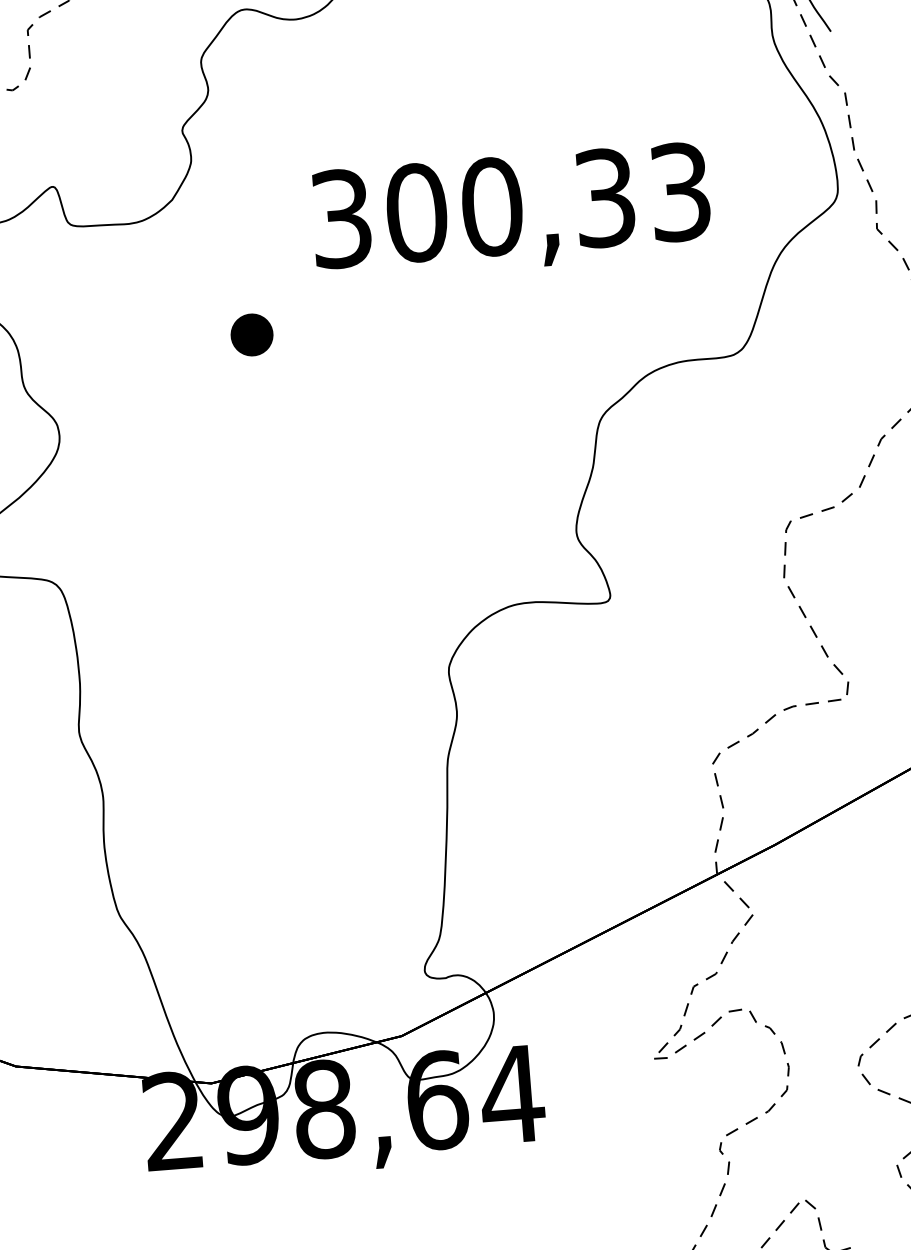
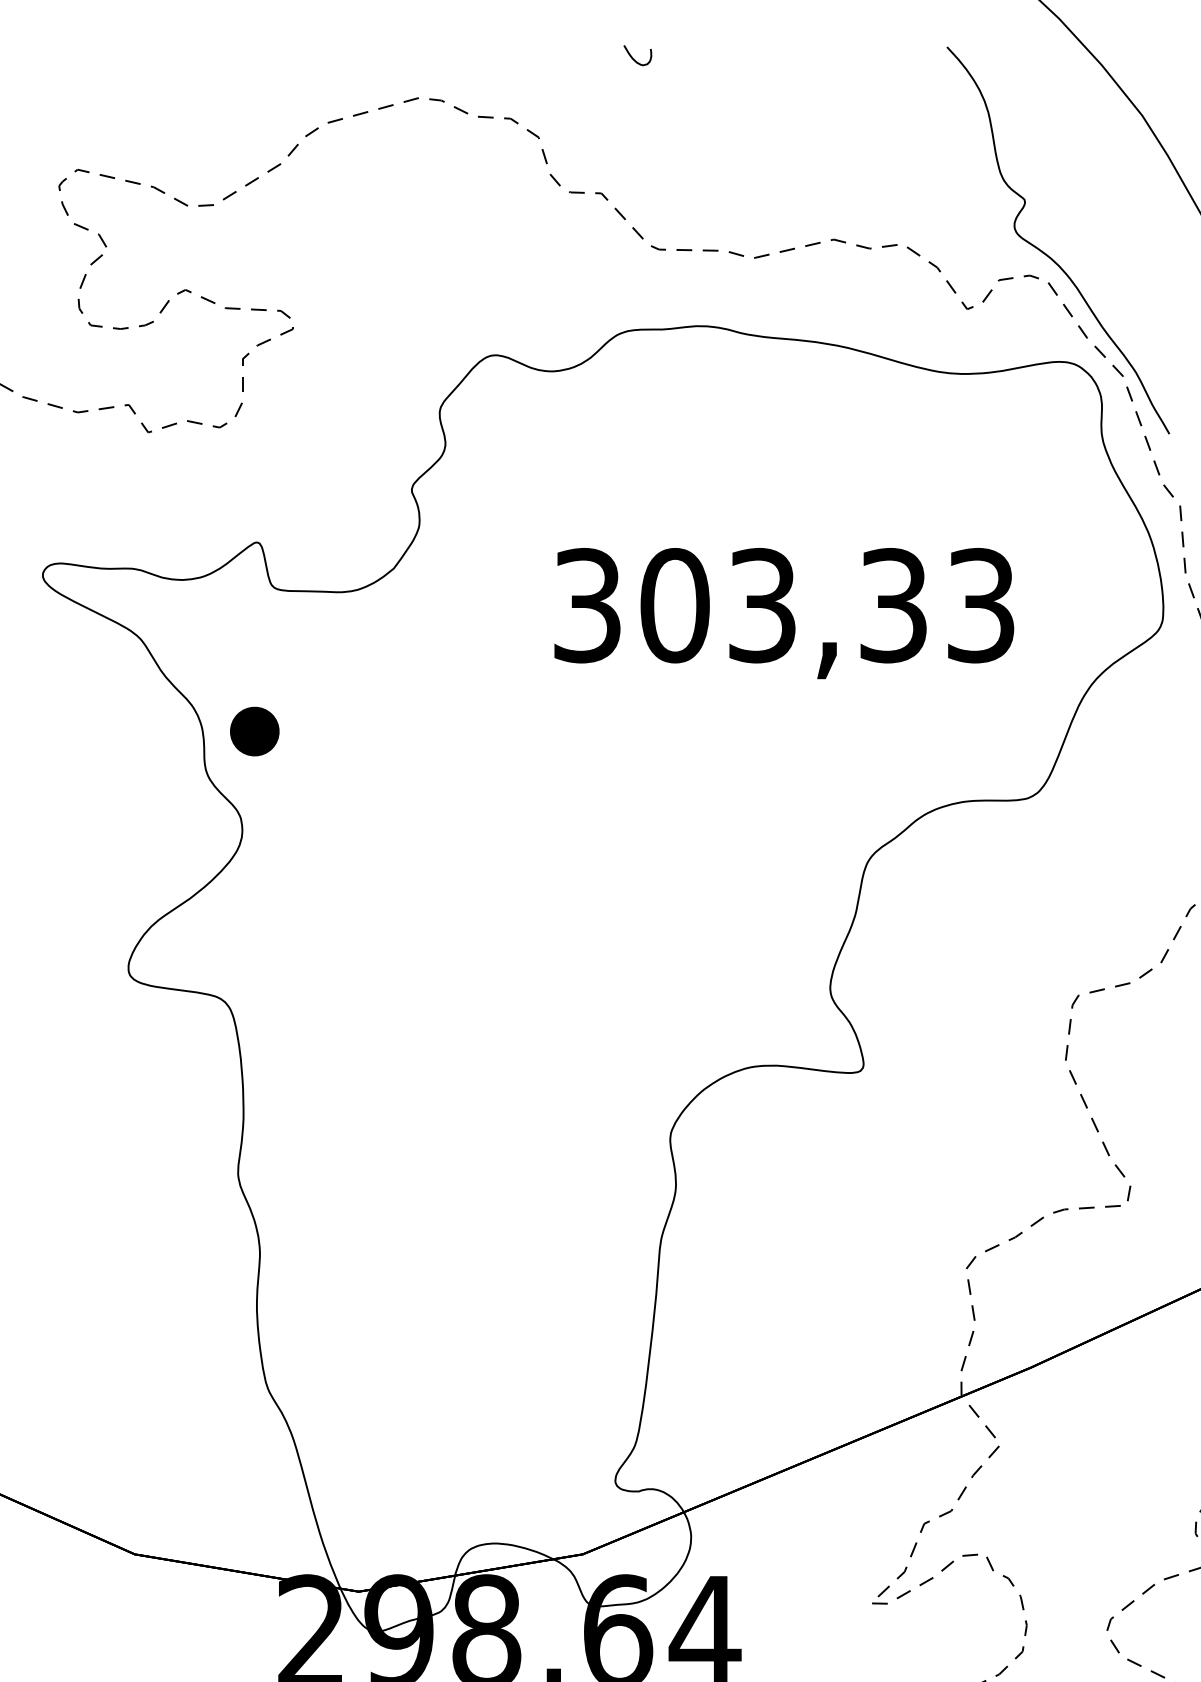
text: (492, 206) -> (762, 605), 300,33 -> 303,33
part: (251, 334) -> (254, 731), moved

